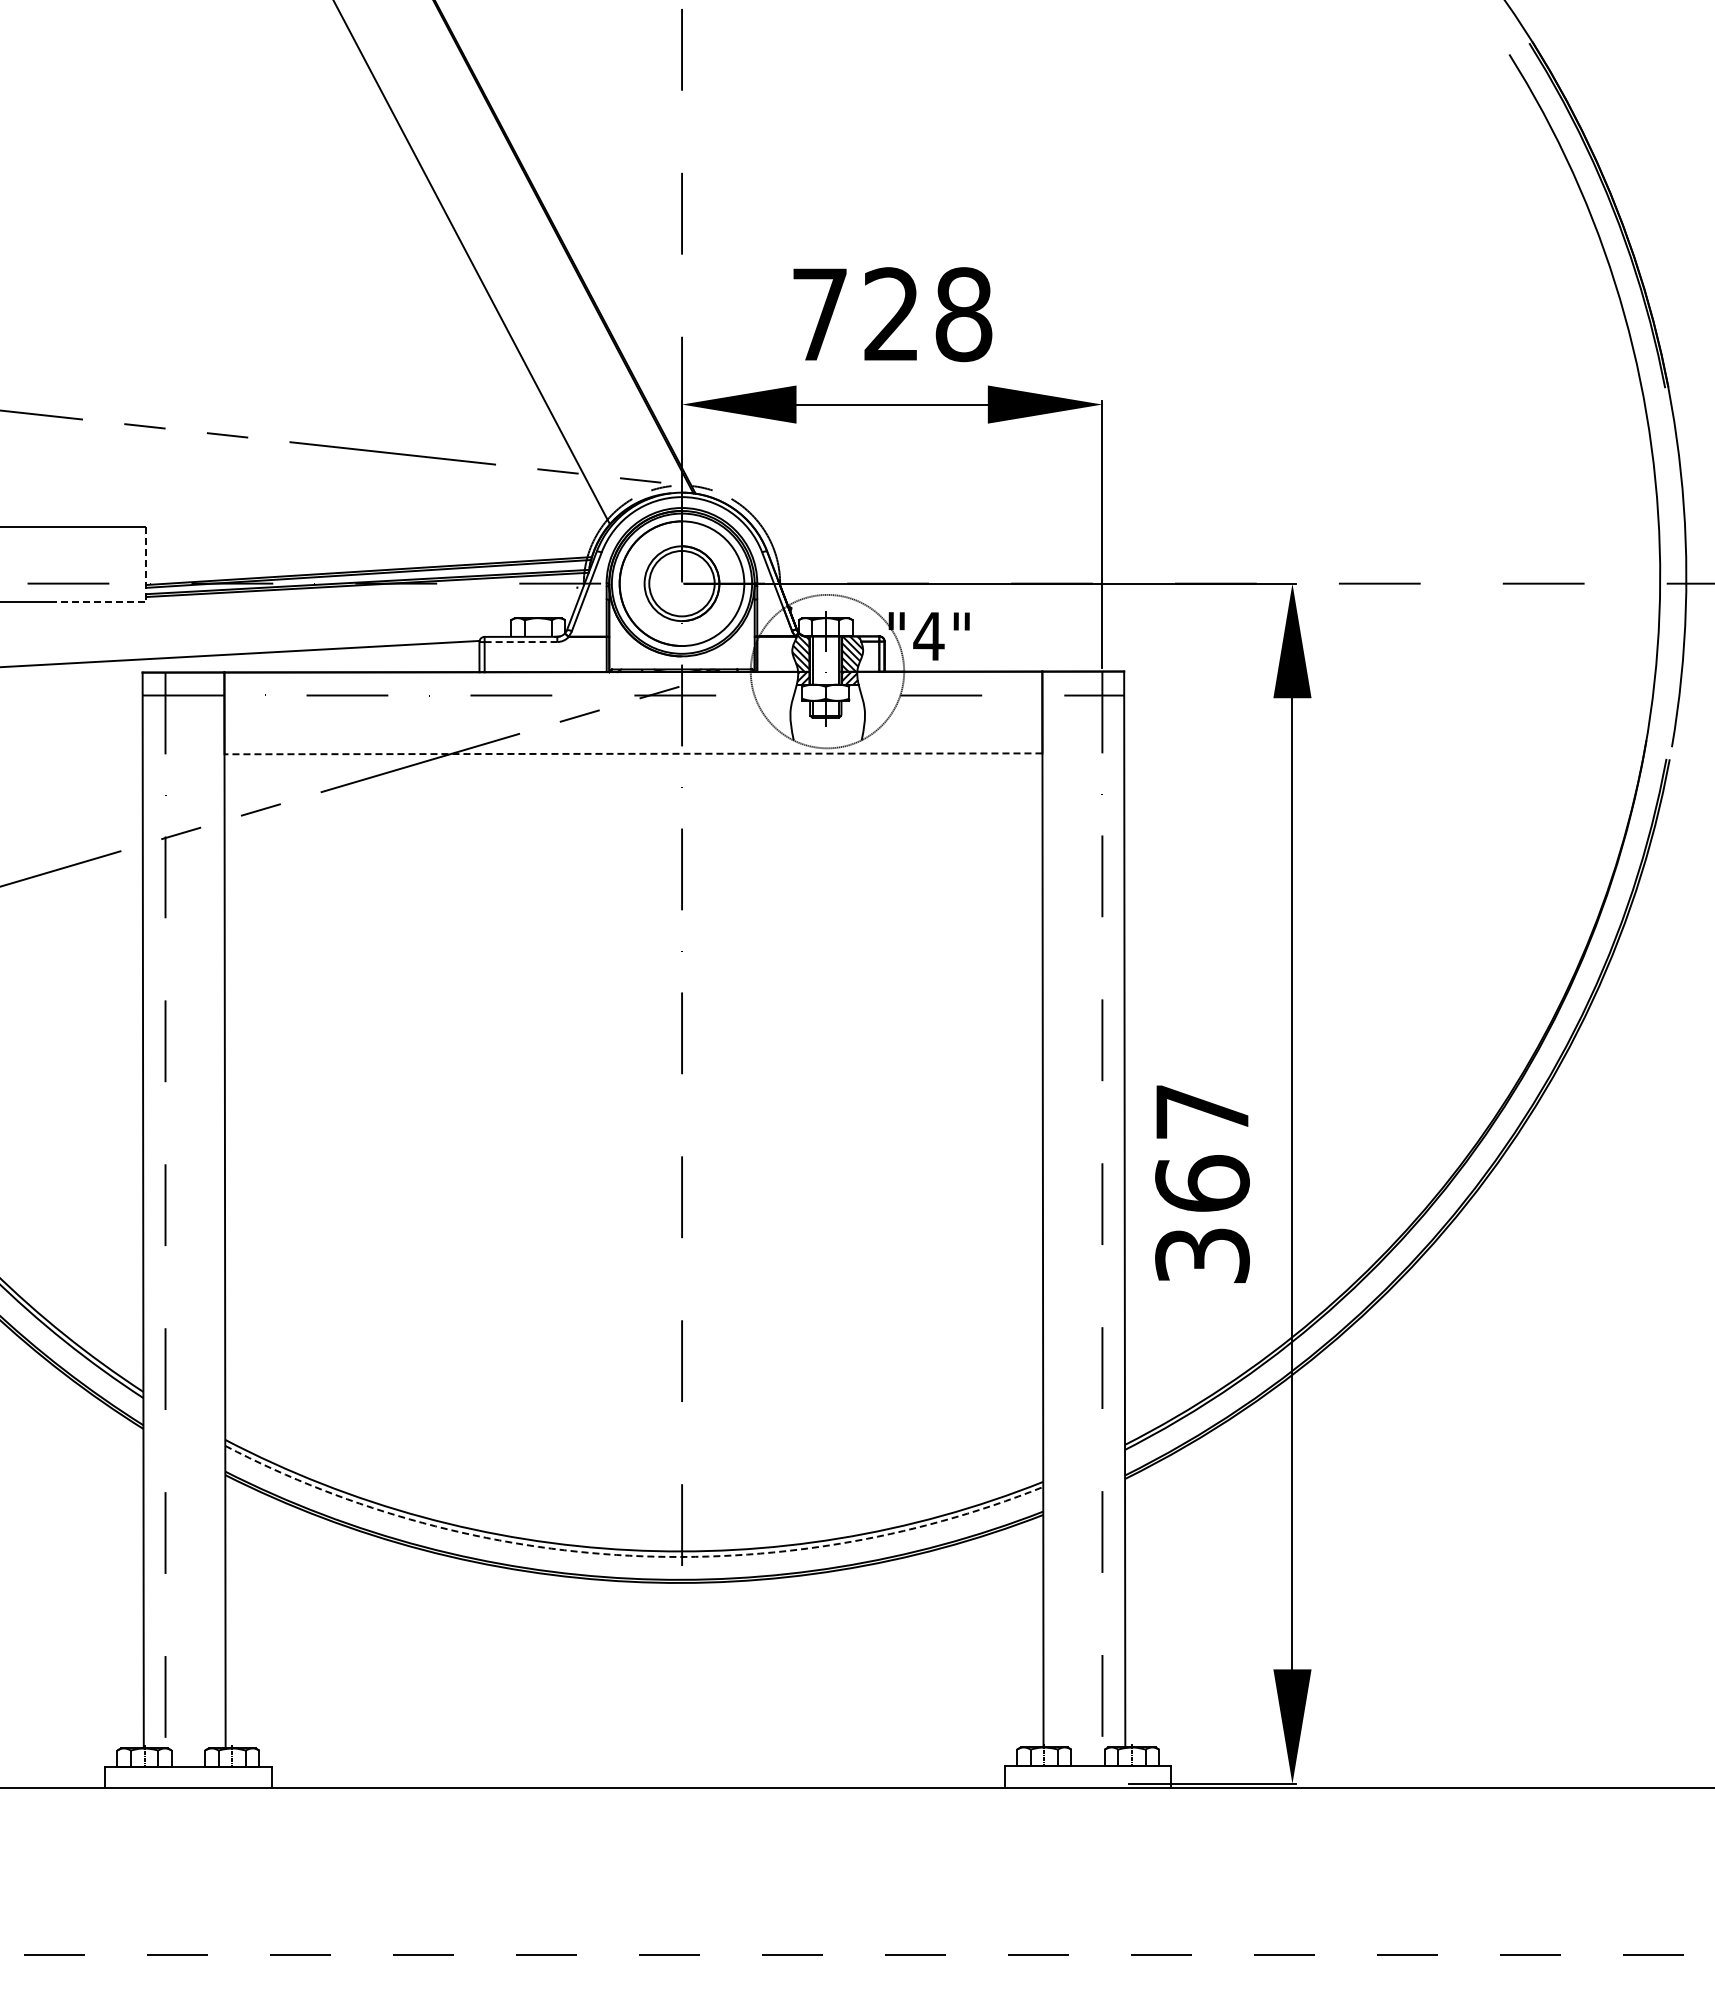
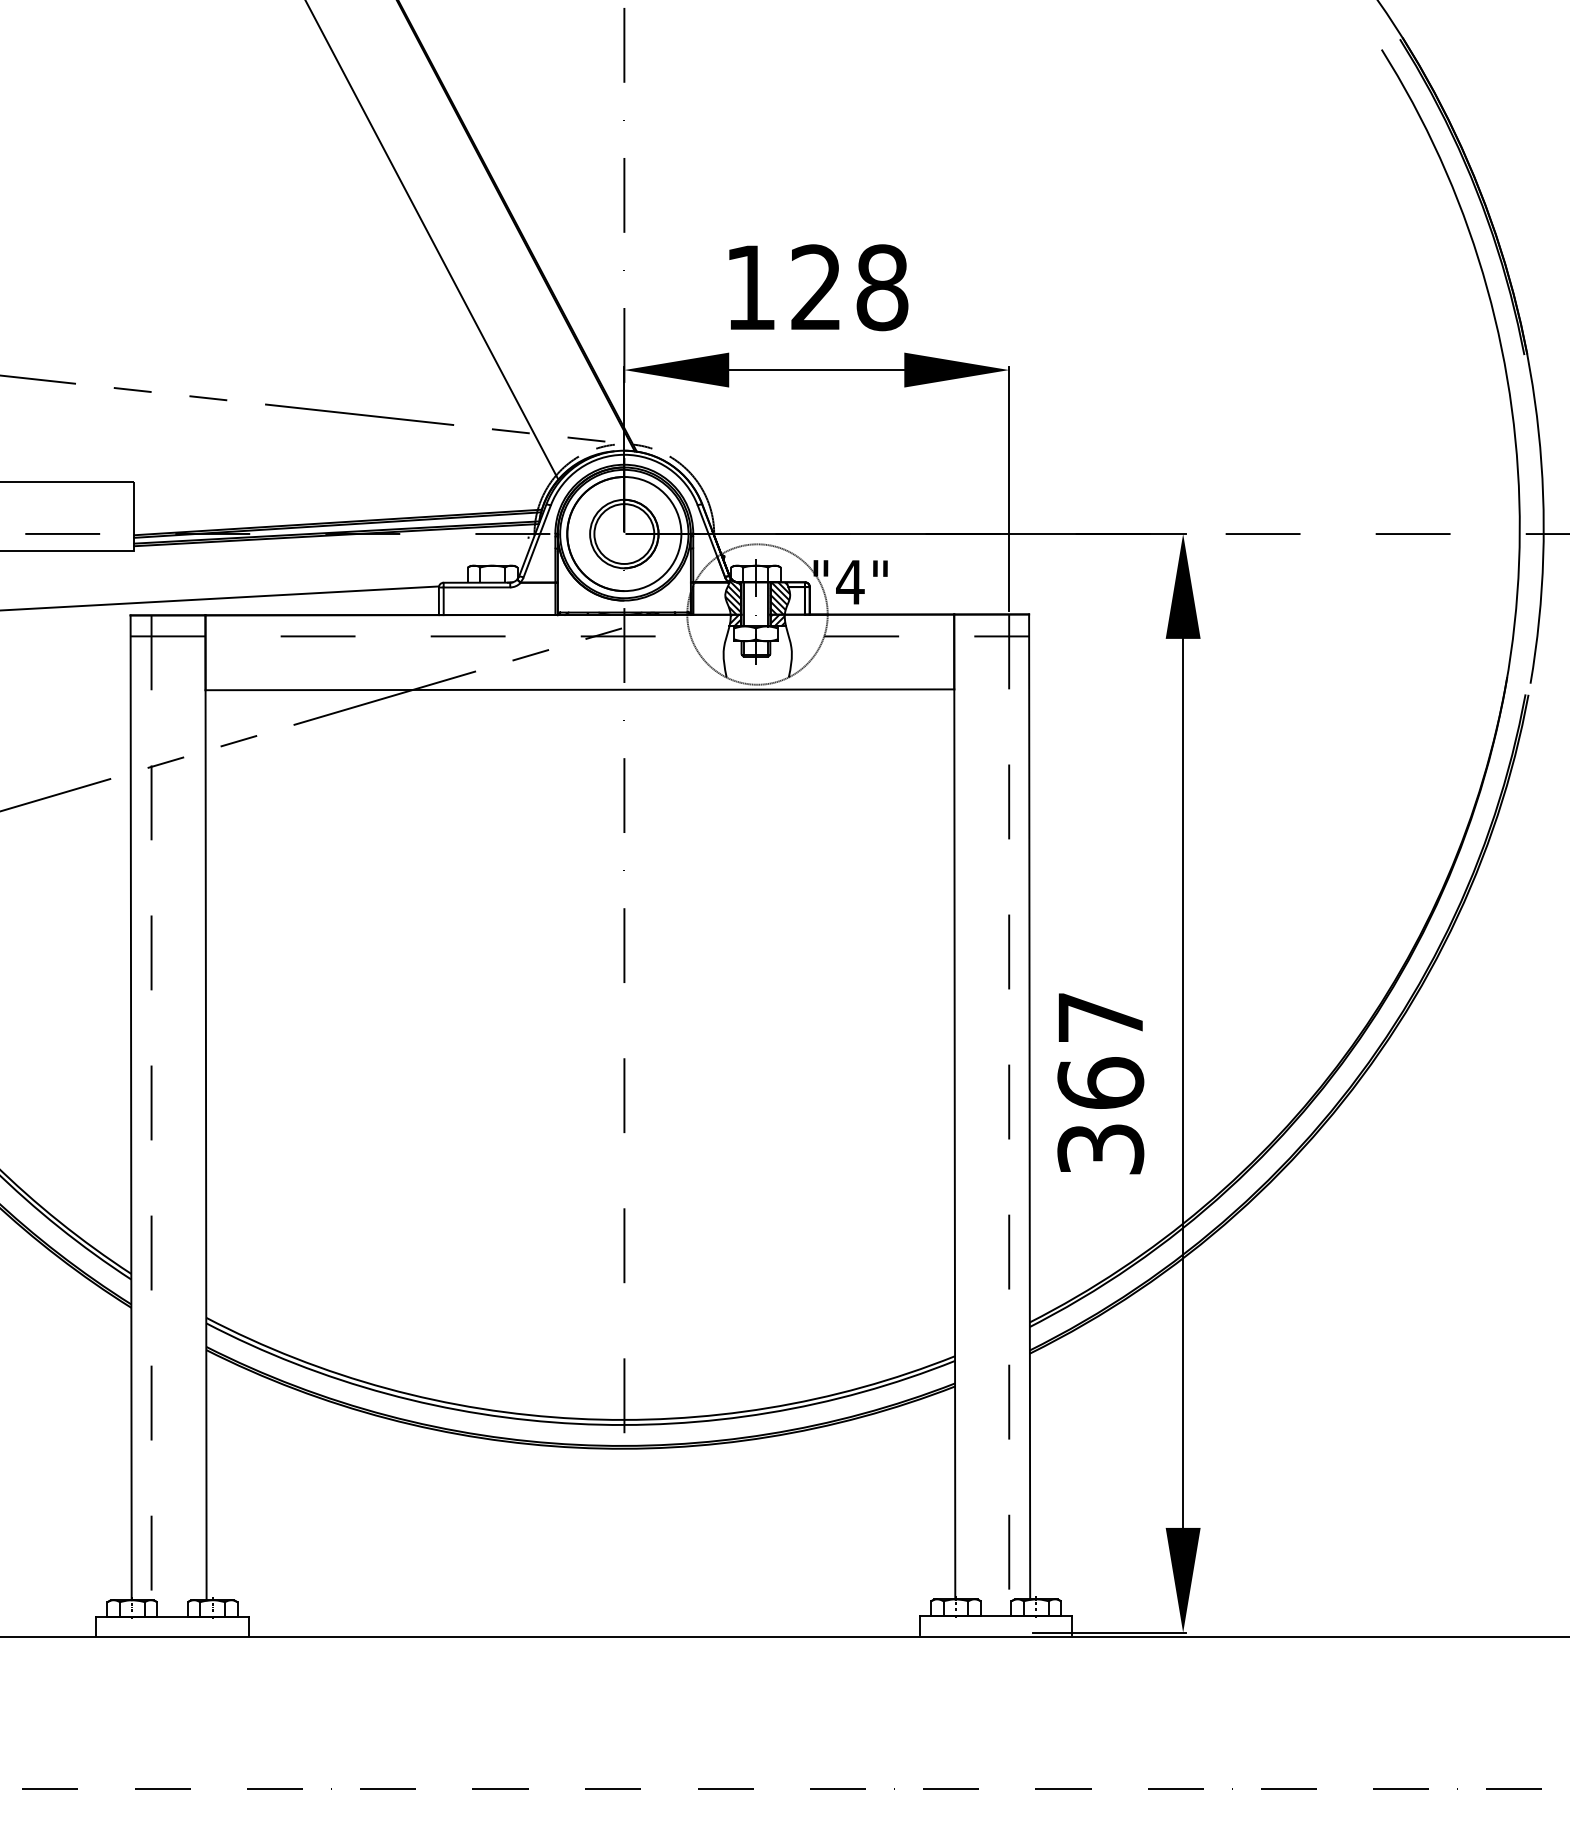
text: (819, 314) -> (750, 287), 728 -> 128
line: (137, 602) -> (125, 551), dashed -> solid
line: (521, 642) -> (477, 587), dashed -> solid
line: (633, 753) -> (579, 689), dashed -> solid
arc: (629, 1555) -> (576, 1423), dashed -> solid

